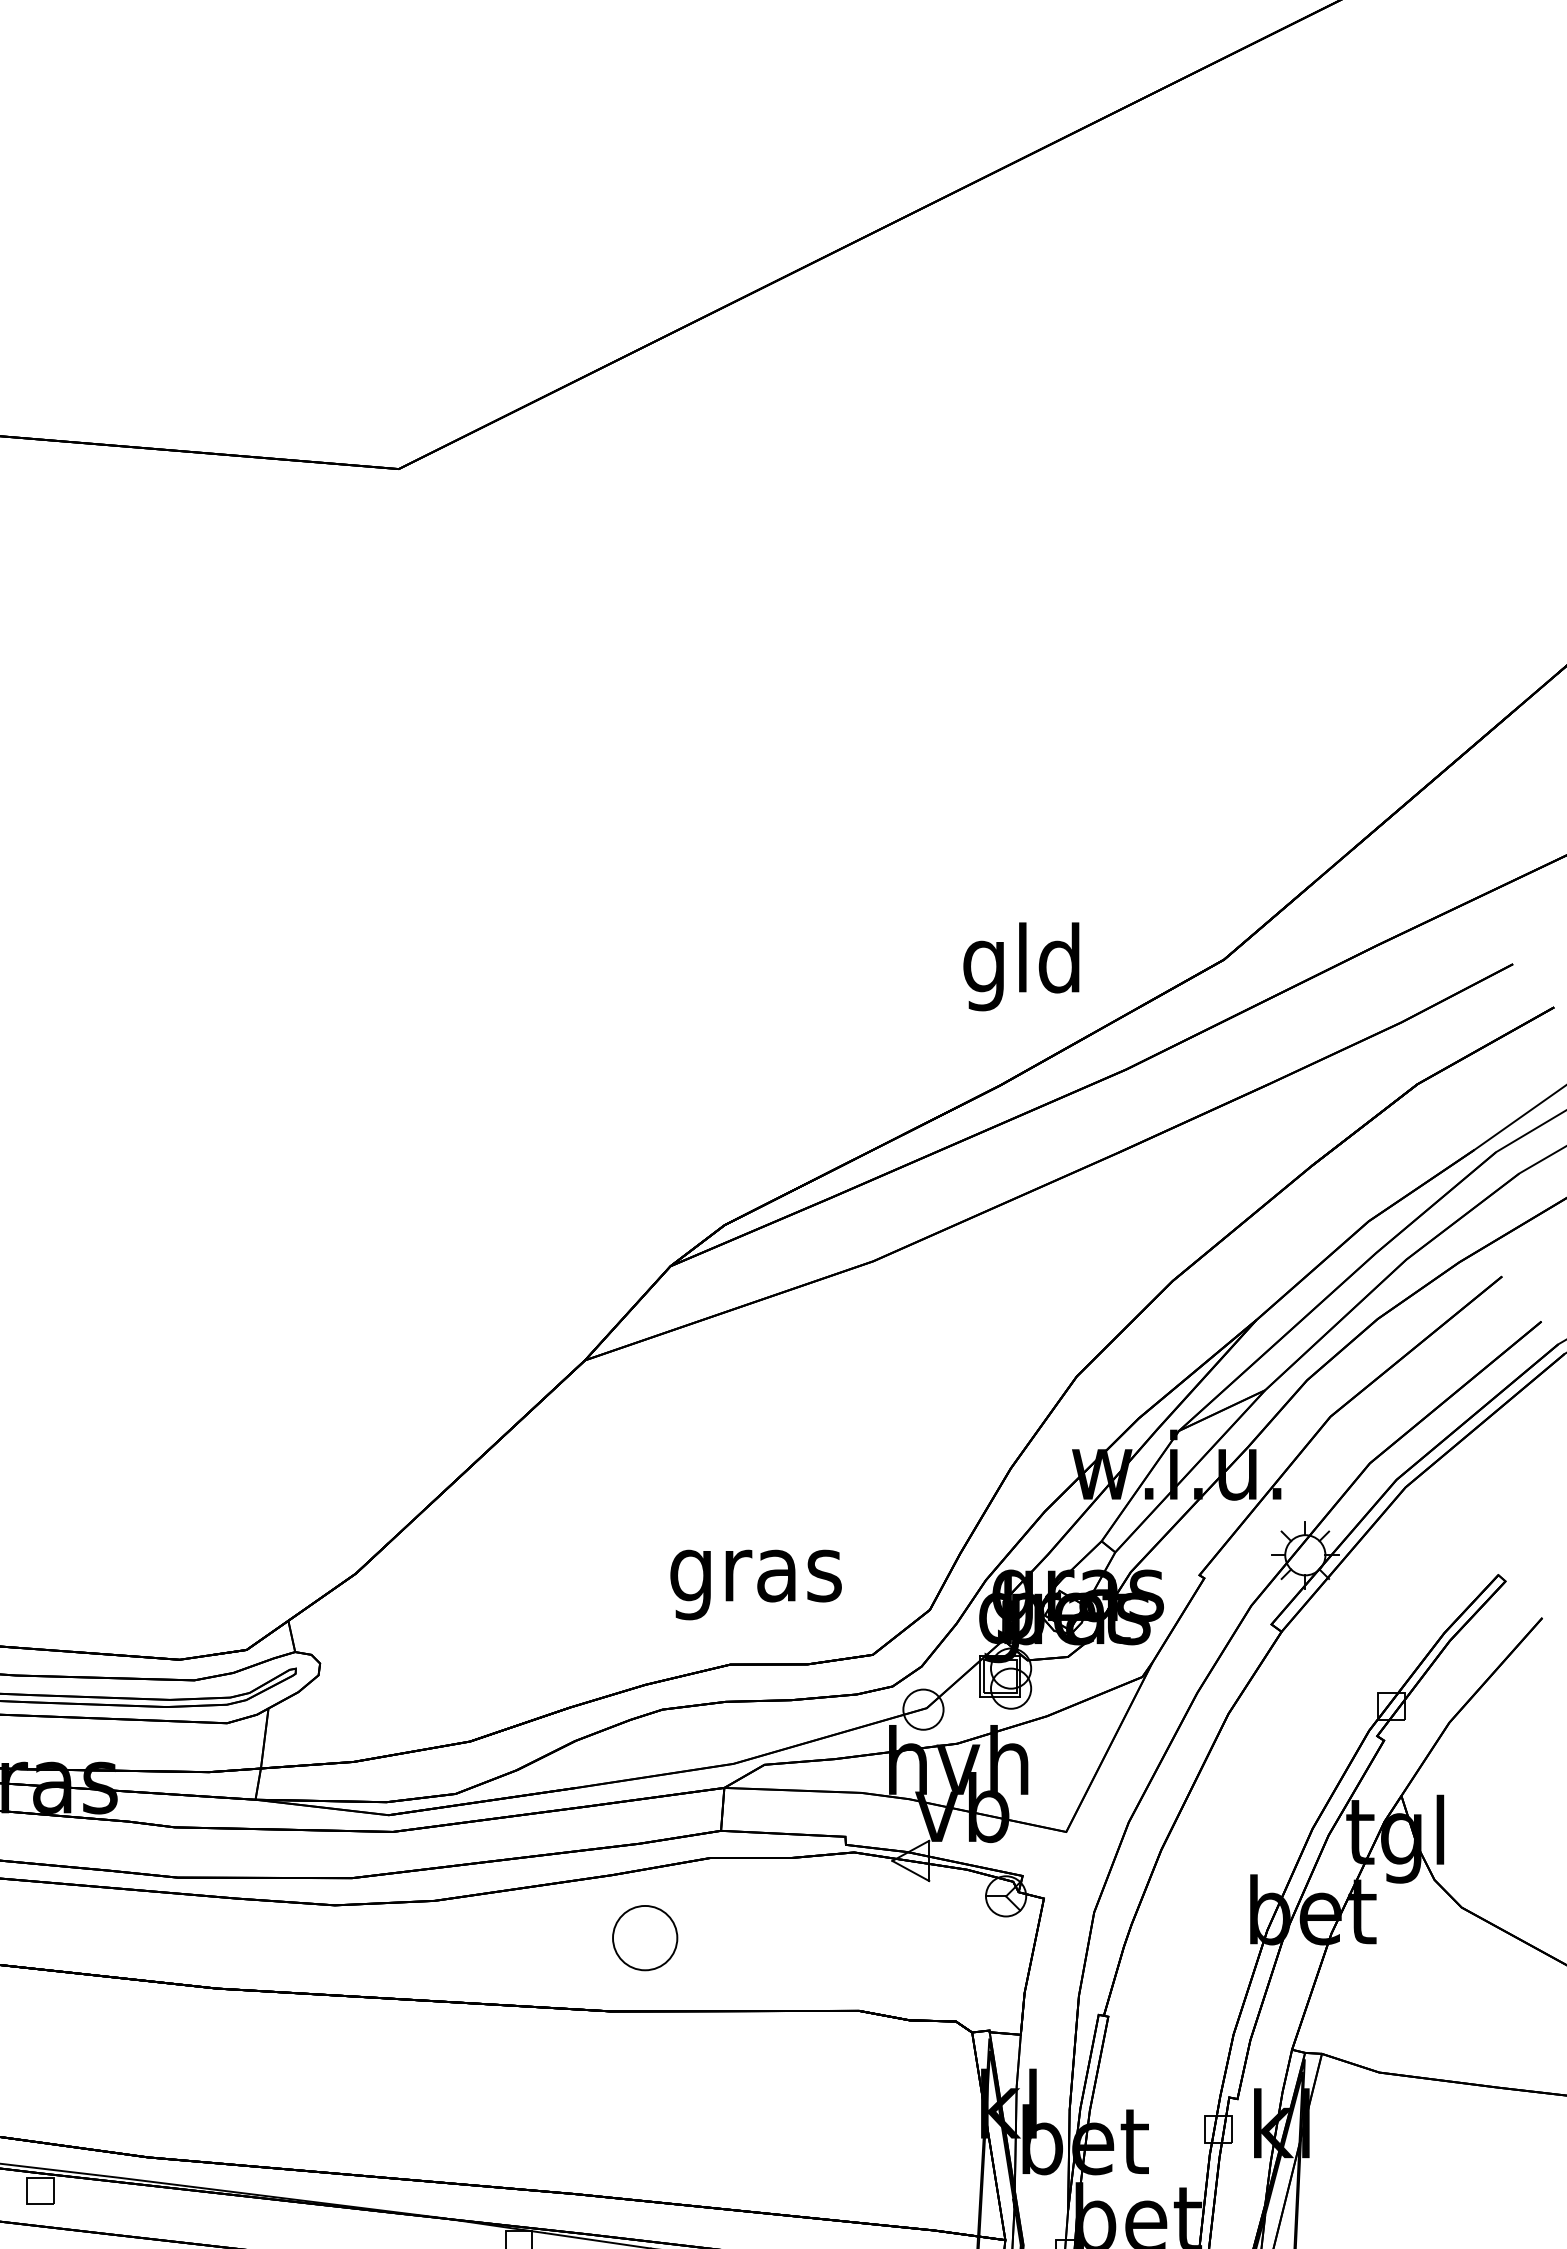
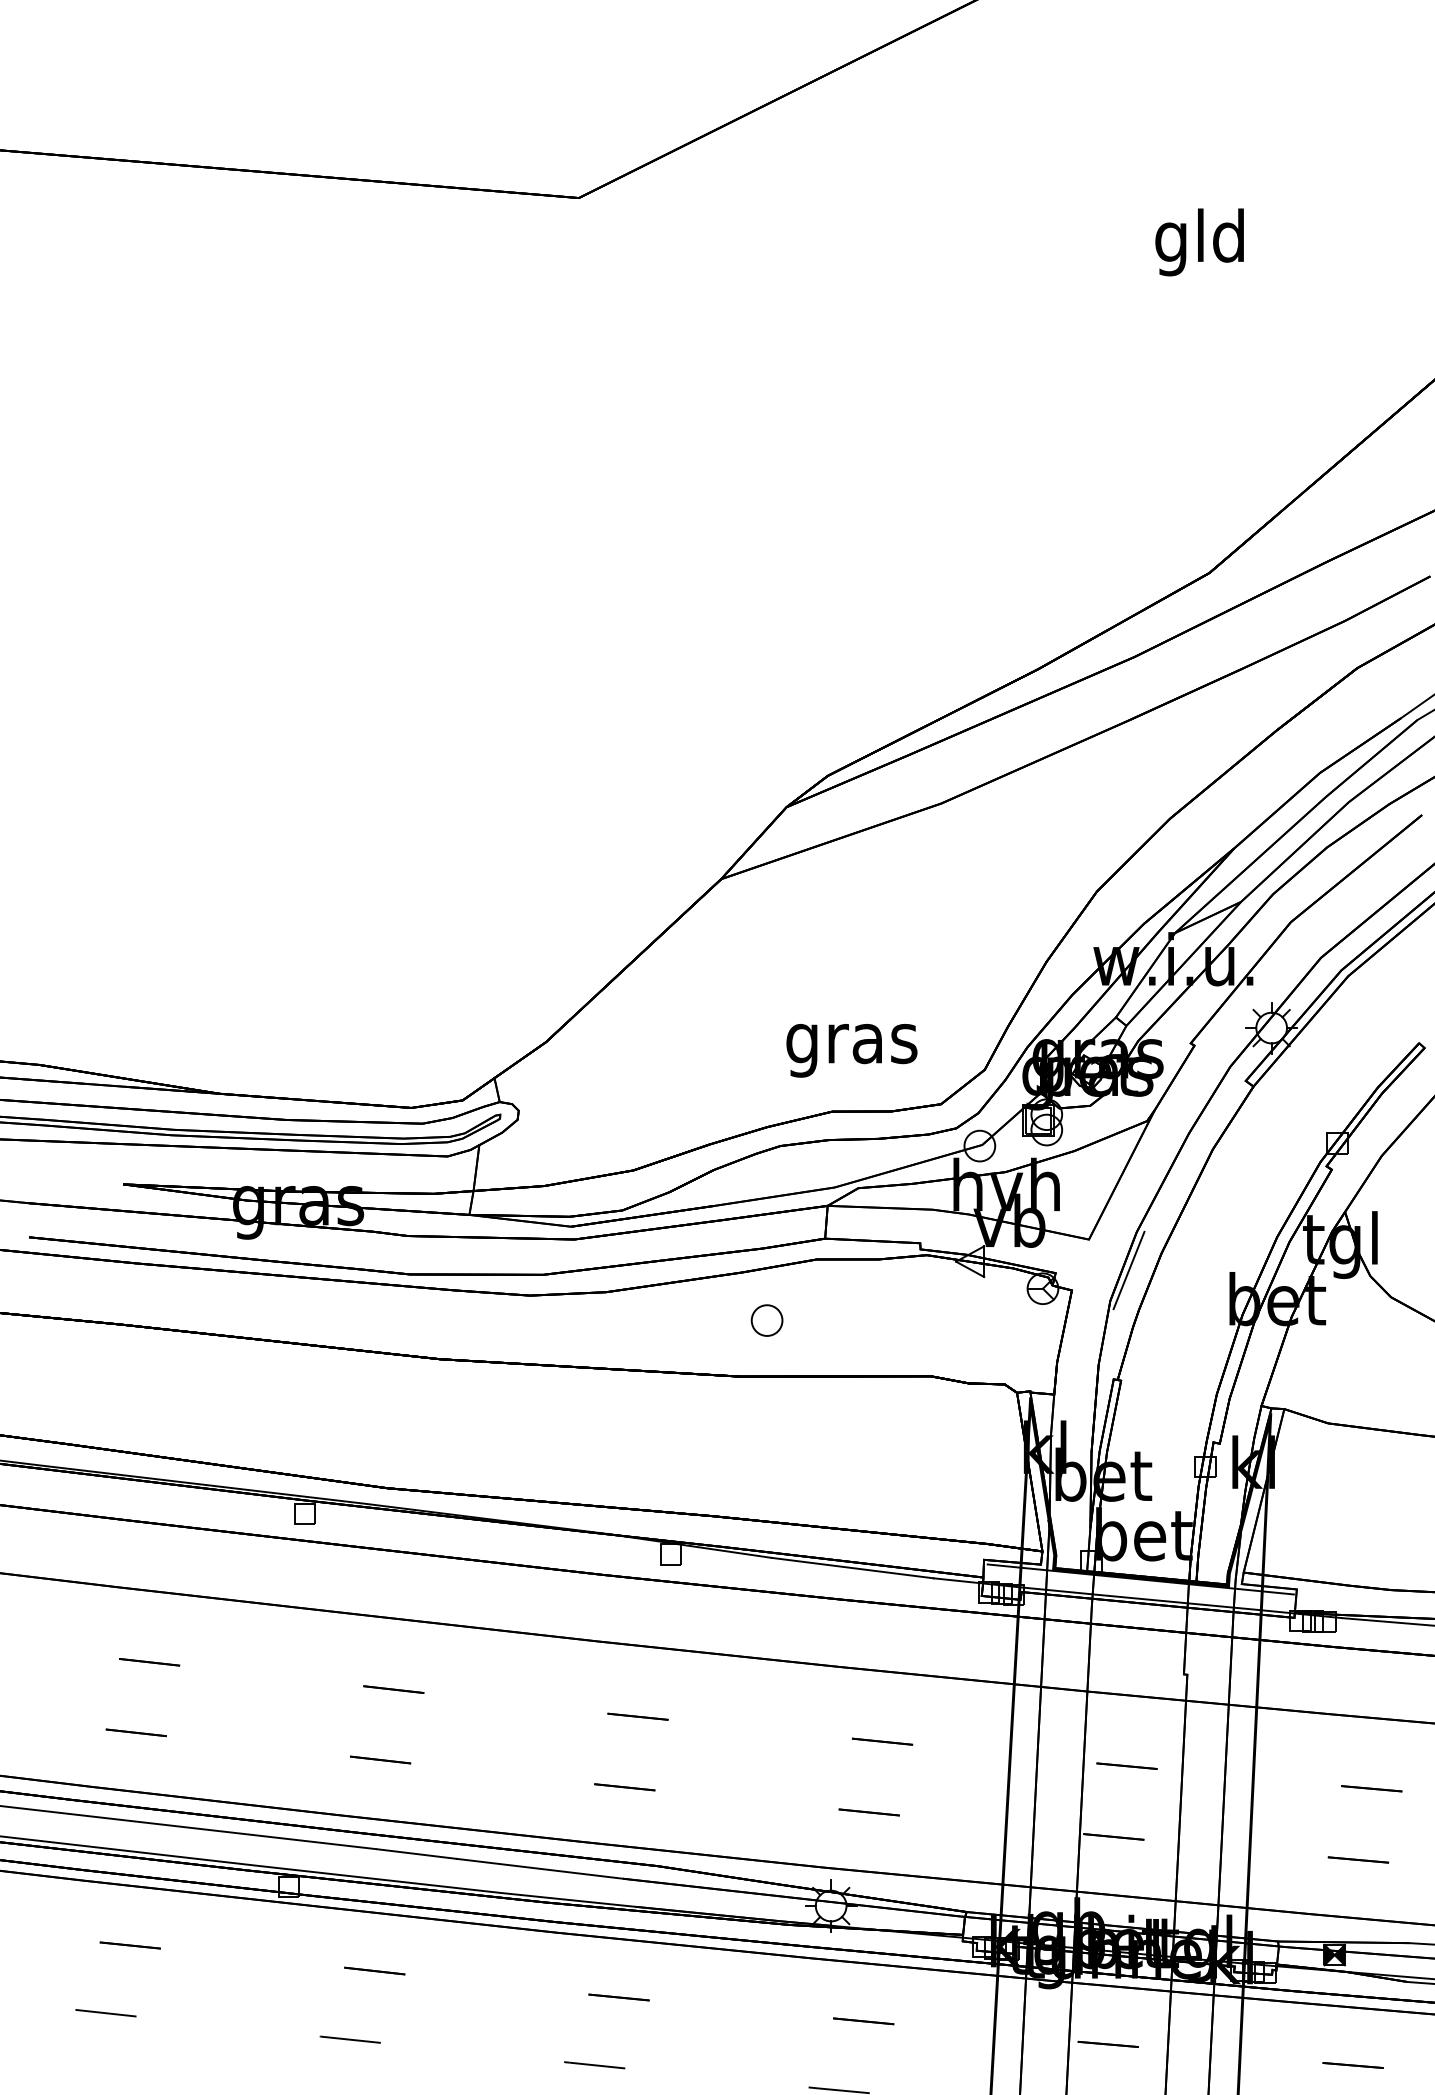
text: (1021, 966) -> (1199, 242), moved
line: (1118, 1872) -> (1128, 1270), added
part: (644, 1937) -> (766, 1320), size x0.62

